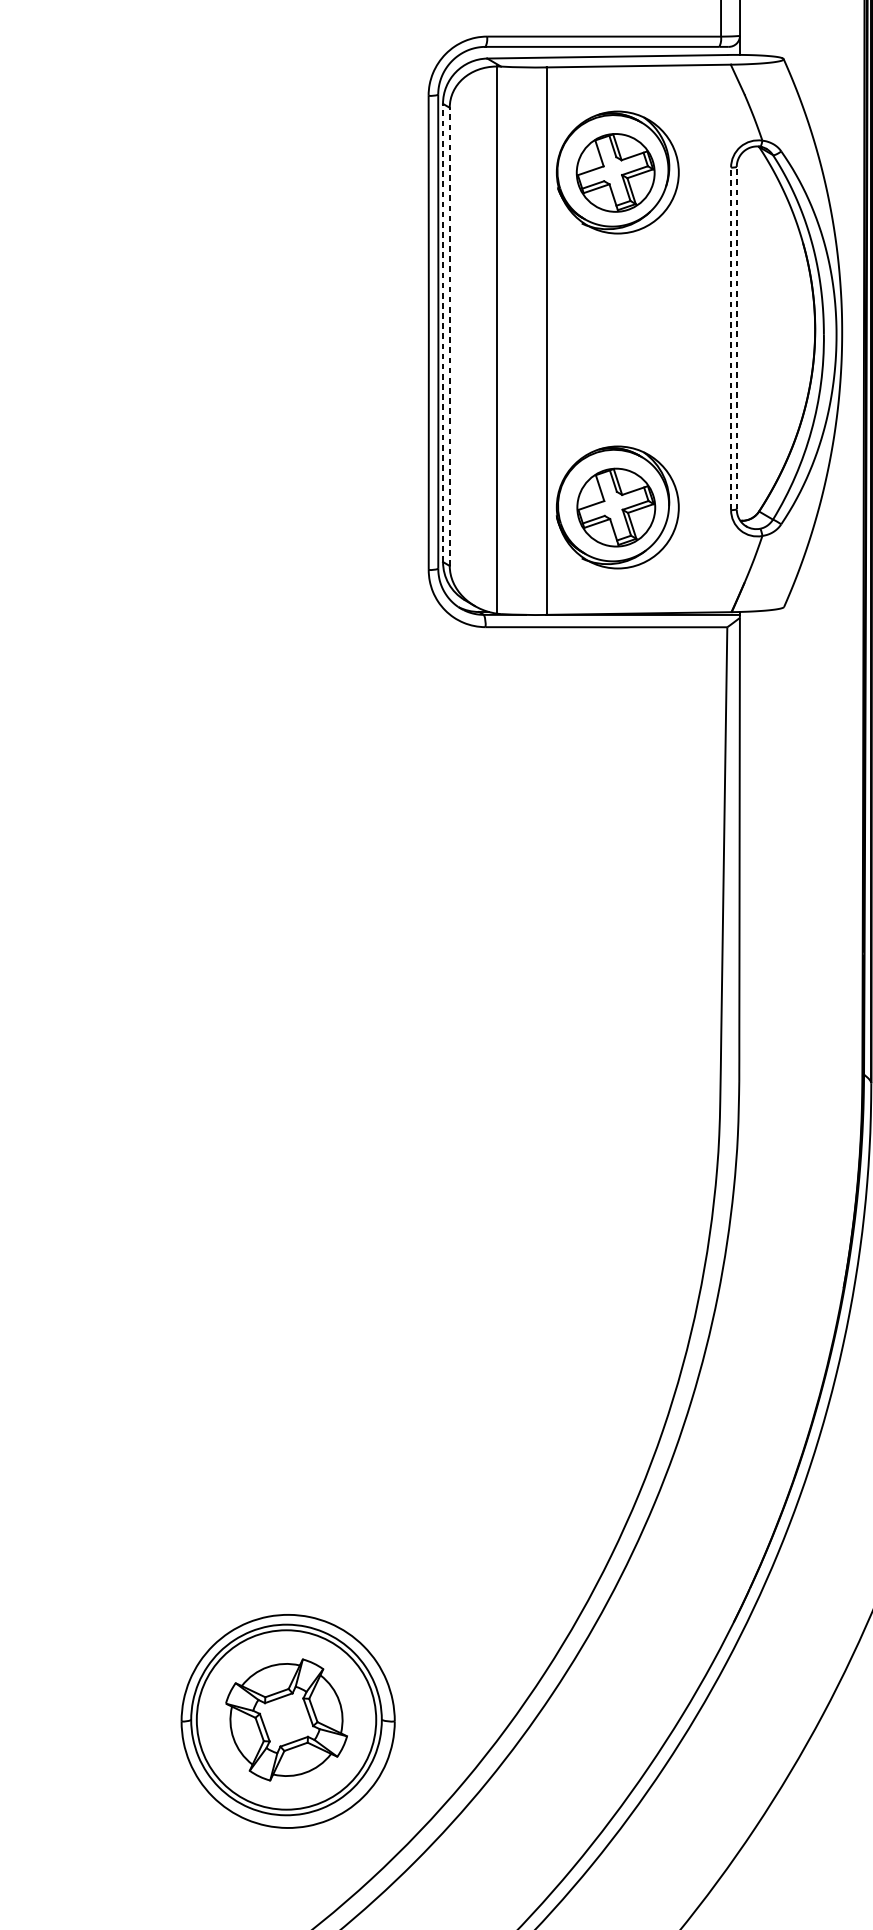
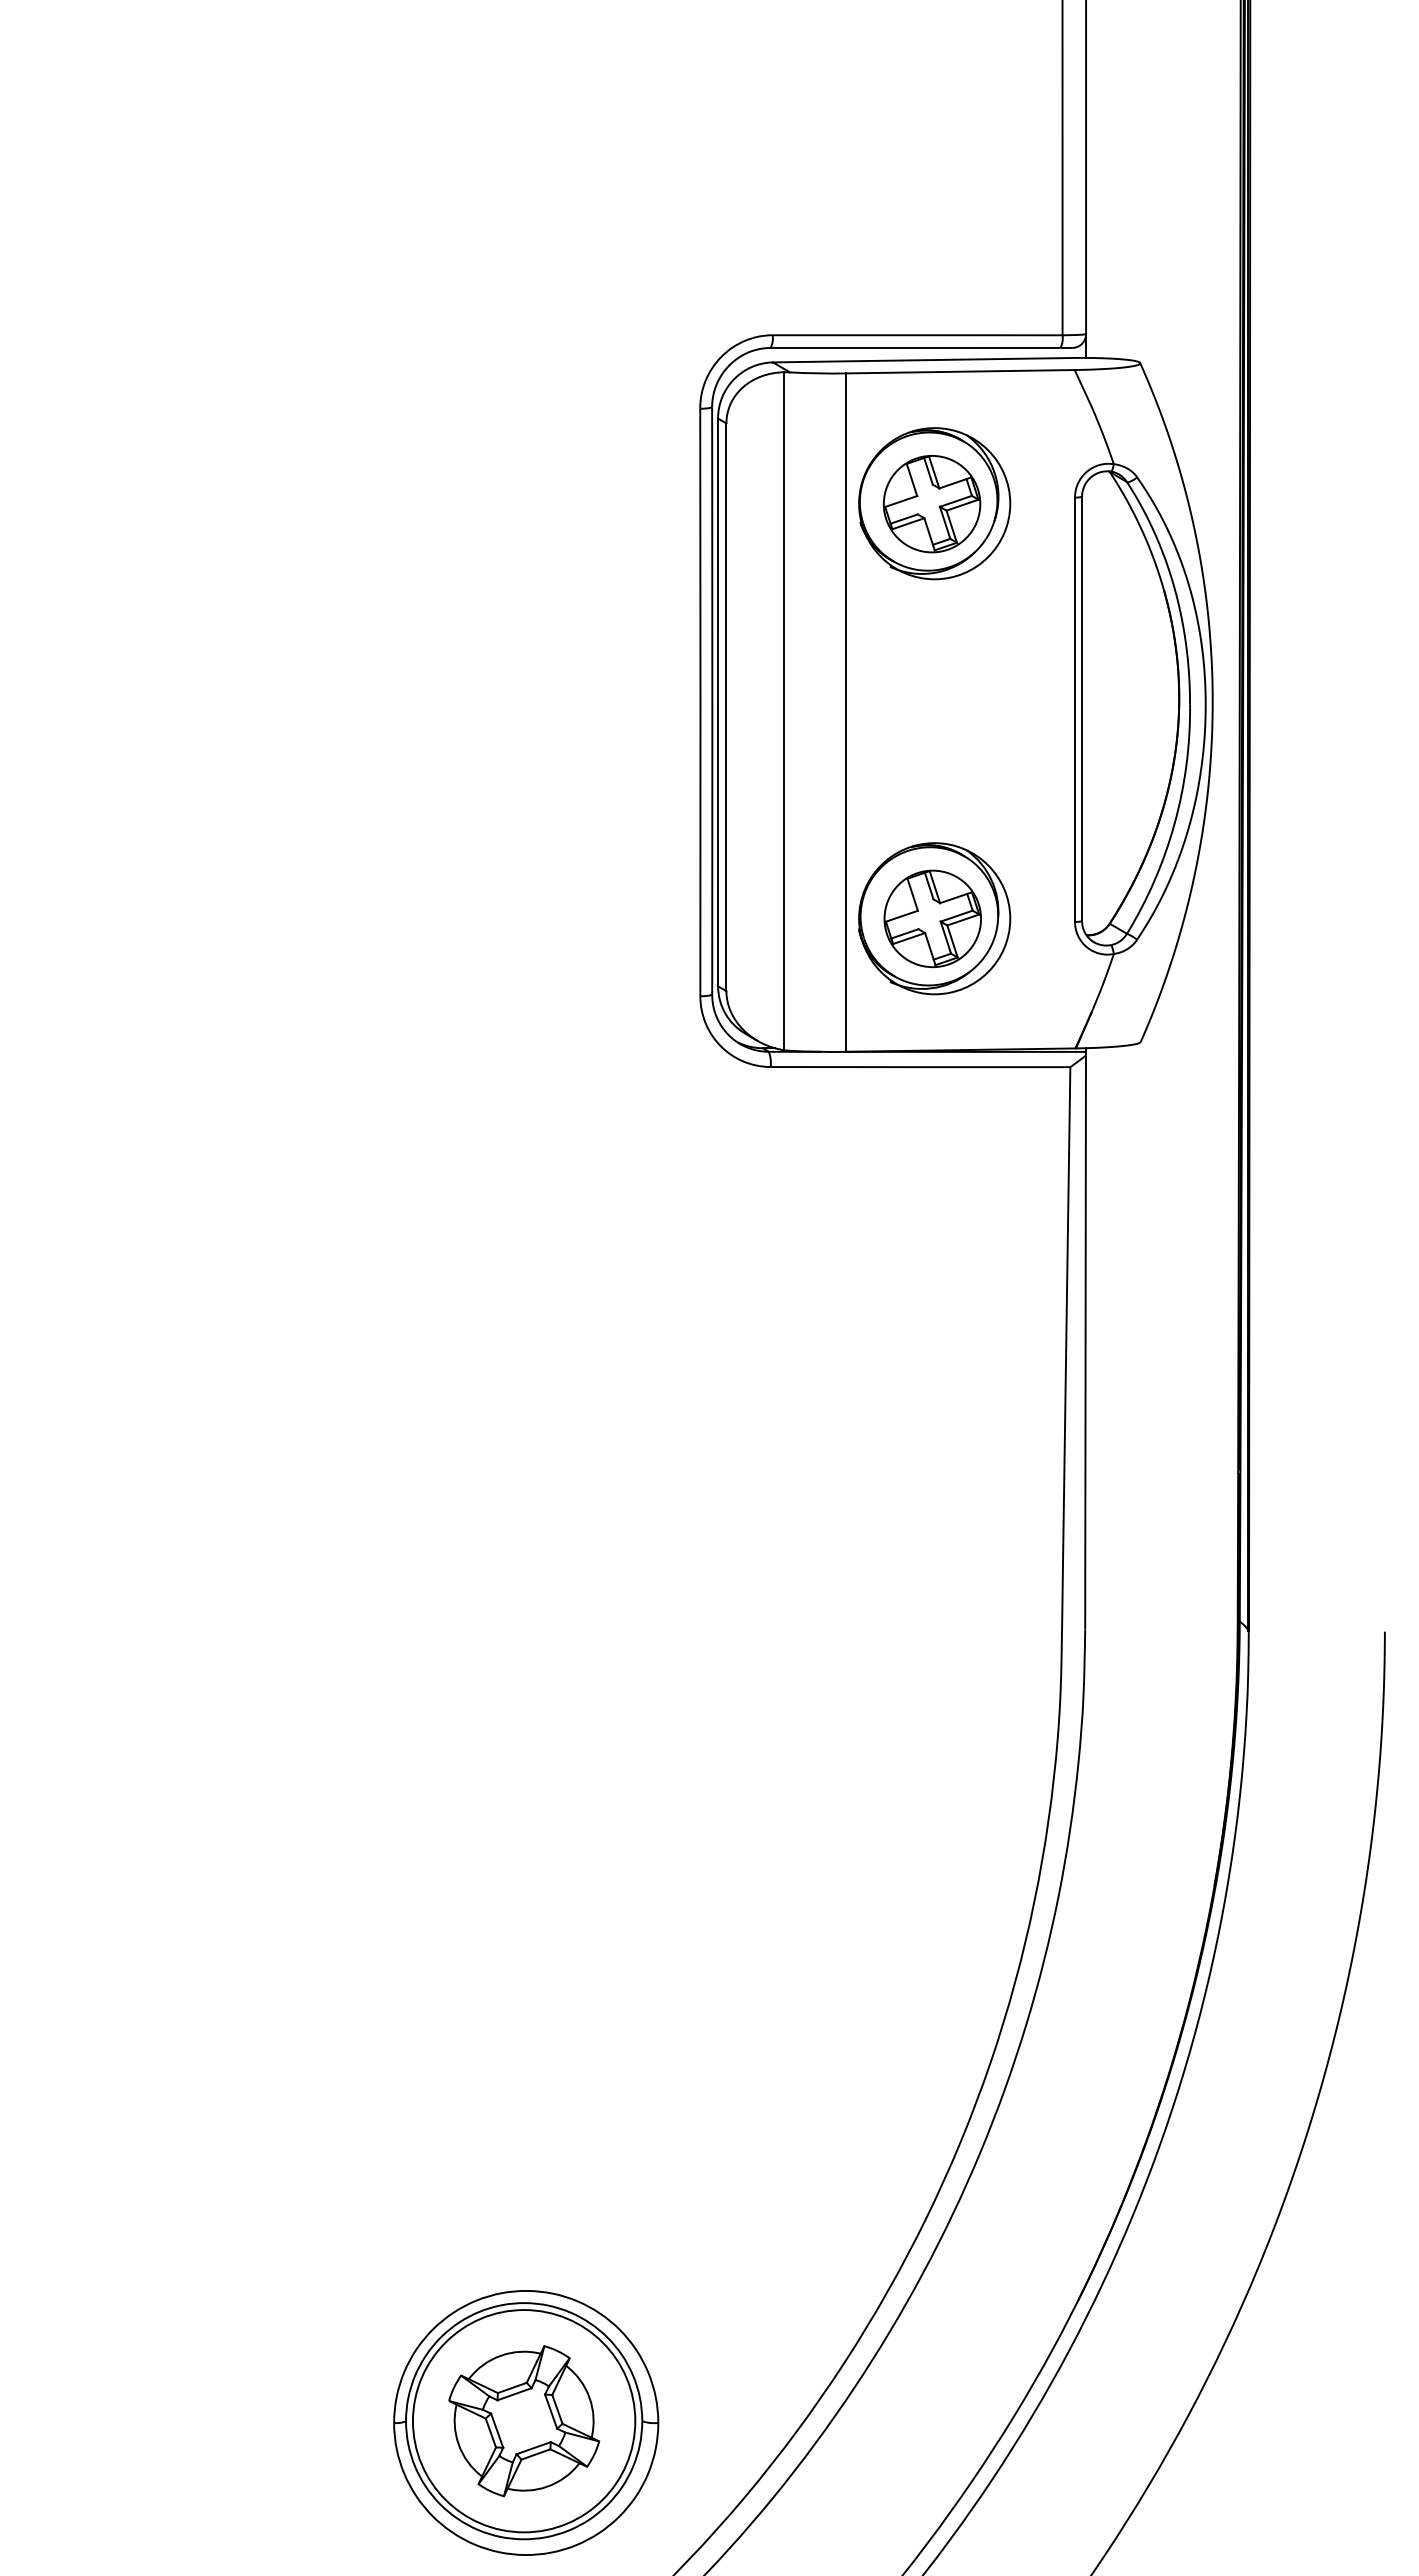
line: (443, 332) -> (718, 702), dashed -> solid
line: (449, 337) -> (726, 707), dashed -> solid
line: (737, 337) -> (1082, 708), dashed -> solid
line: (731, 338) -> (1075, 709), dashed -> solid

